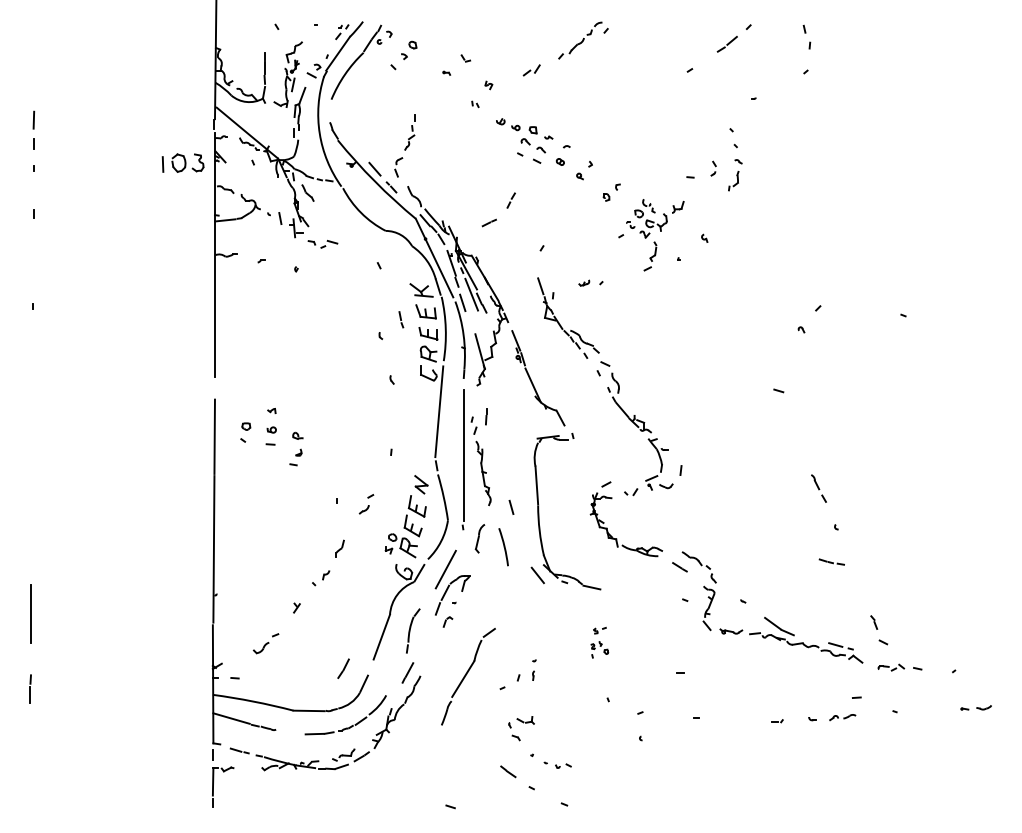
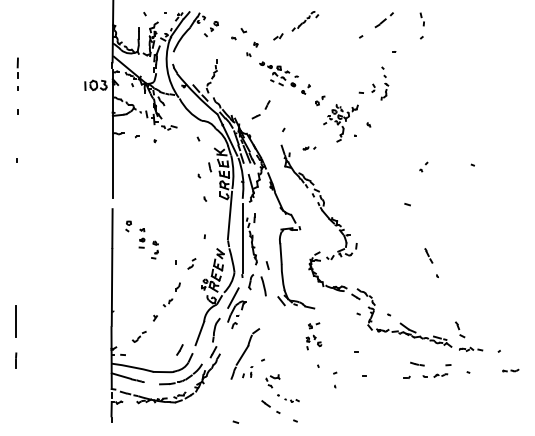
part: (809, 318) -> (423, 166), size x0.62
part: (283, 436) -> (148, 243), moved
line: (832, 560) -> (417, 363), moved
part: (598, 642) -> (313, 336), size x1.67
part: (526, 671) -> (247, 372), moved

